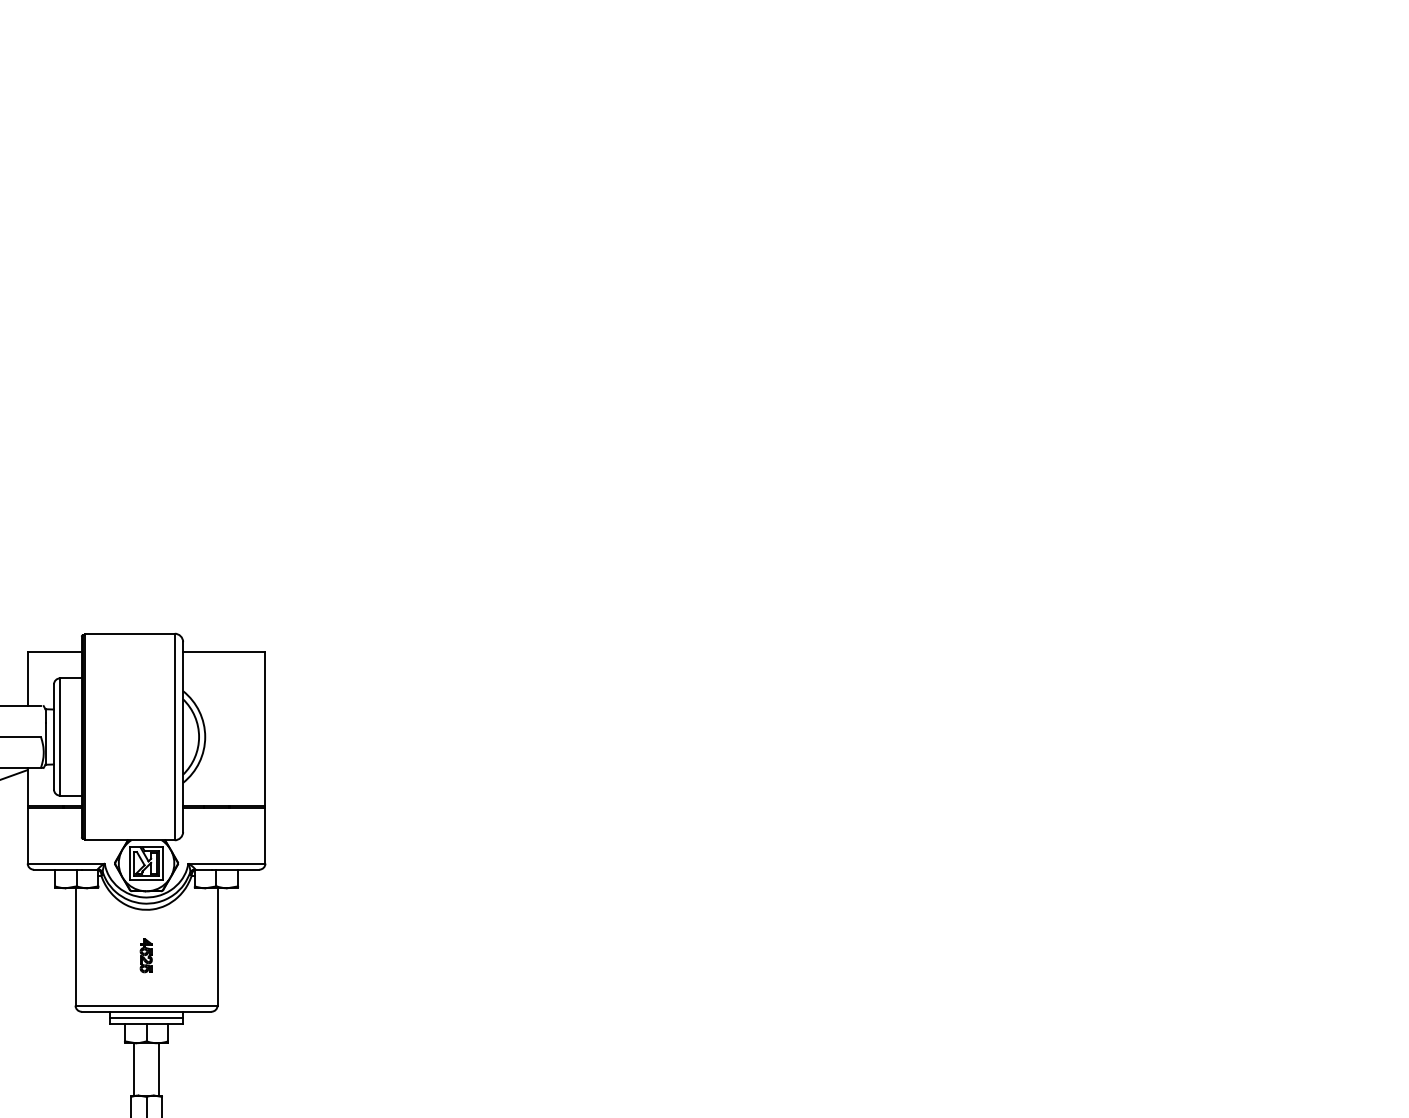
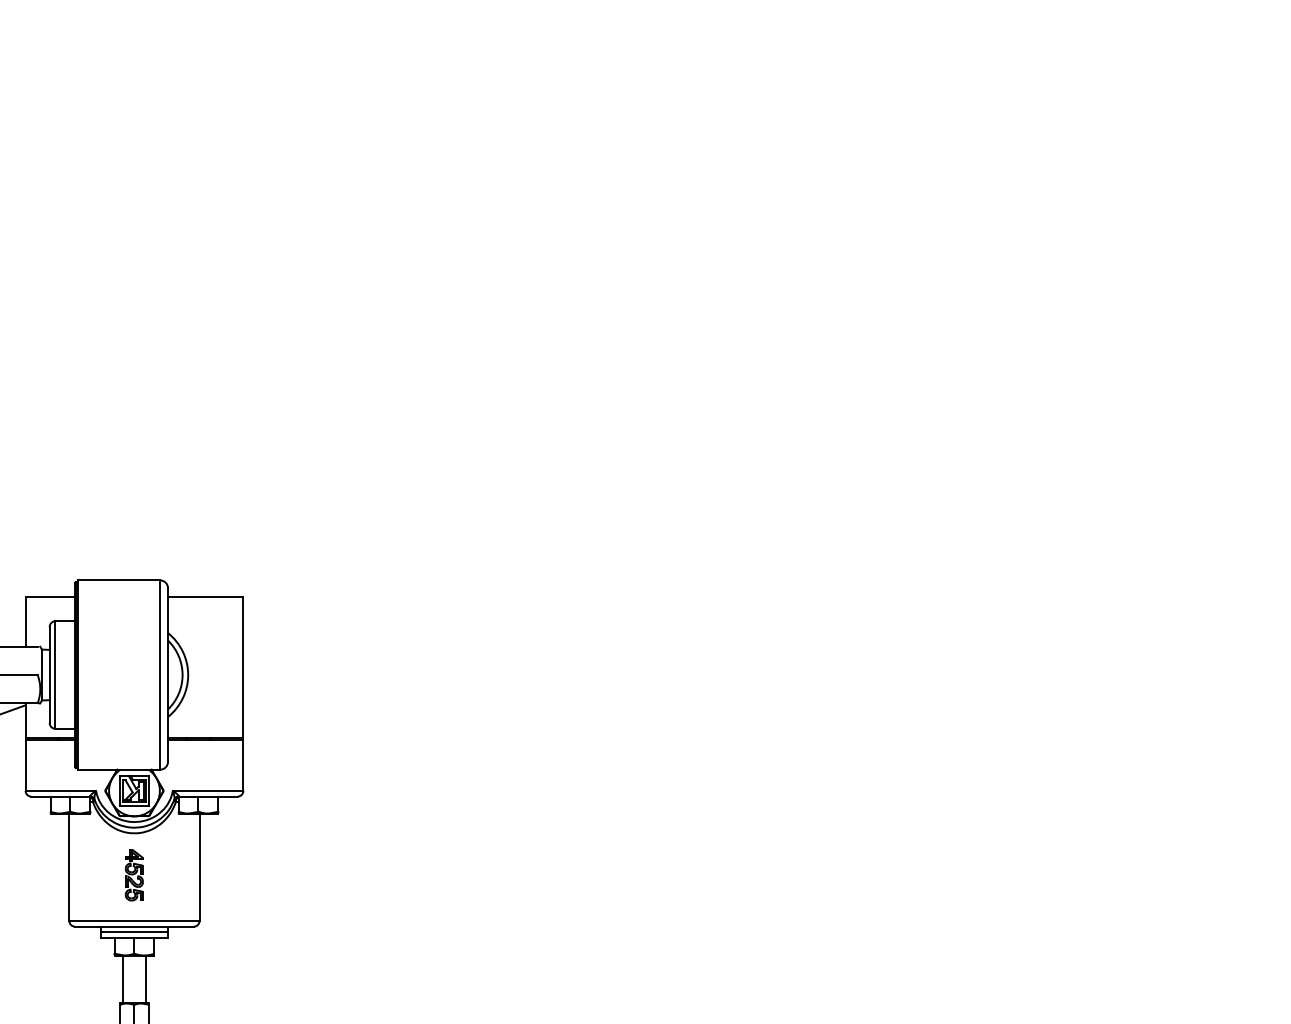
part: (145, 955) -> (133, 875), size x1.67

